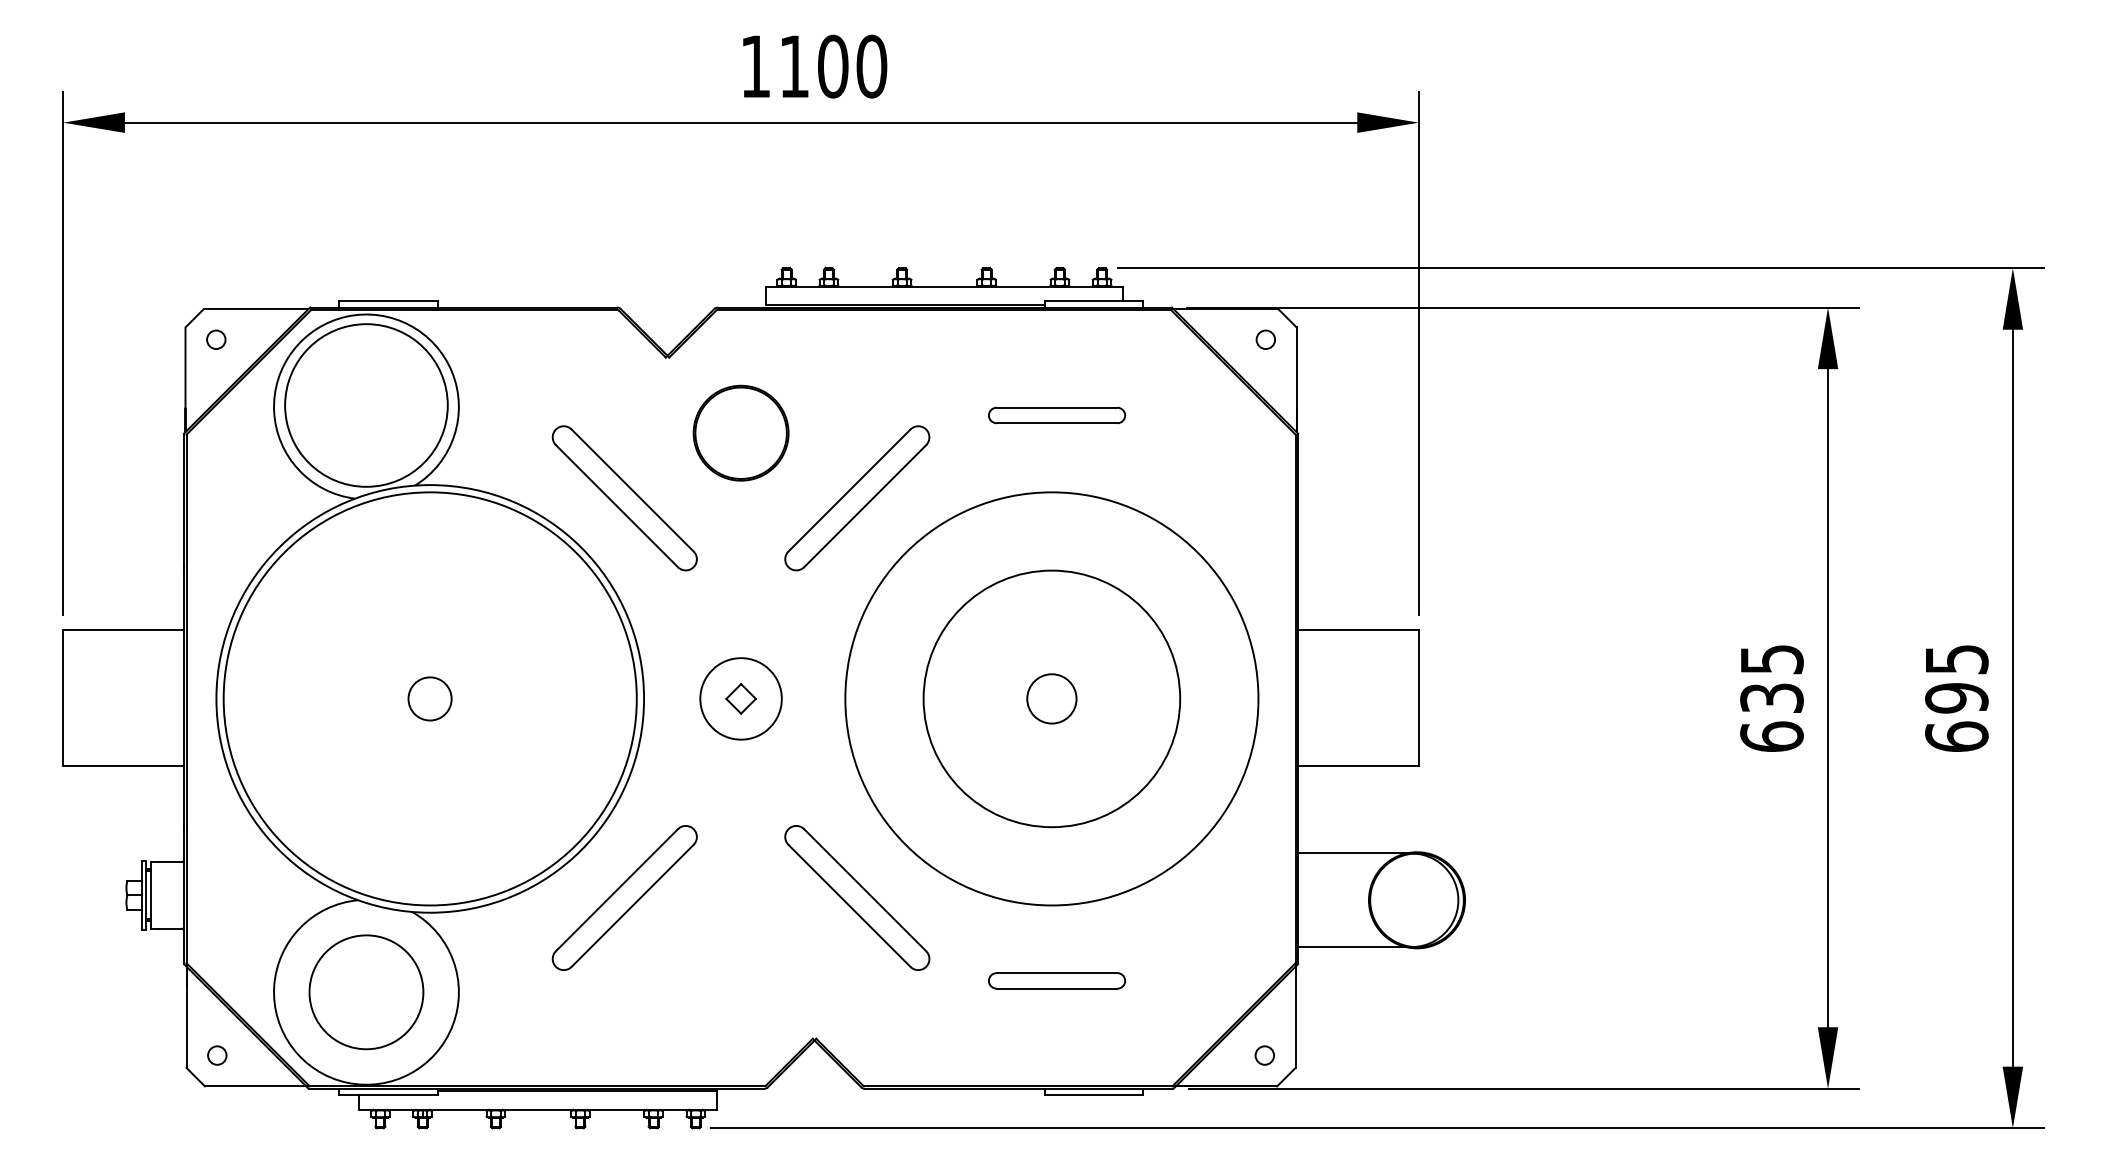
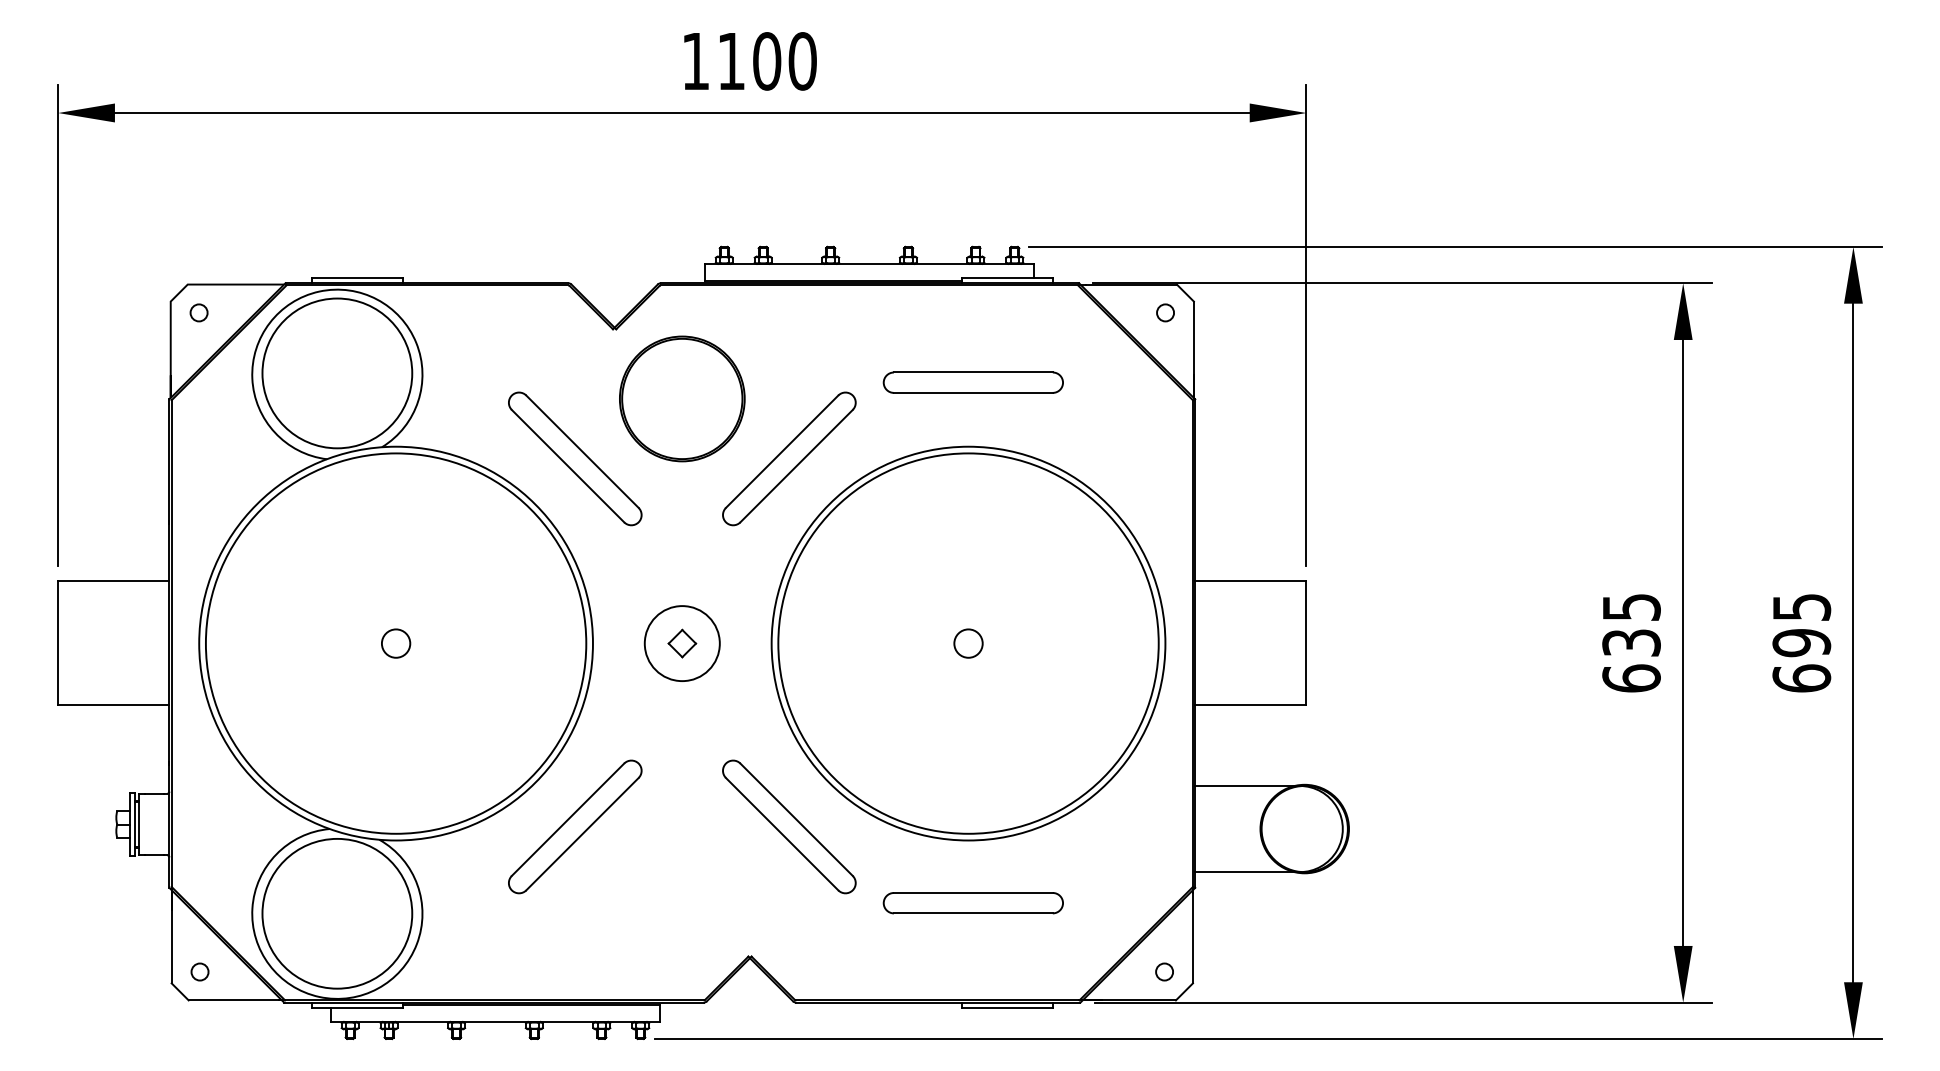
part: (1056, 415) -> (972, 382), size x1.43
part: (741, 432) -> (682, 398), size x1.43
circle: (430, 698) -> (396, 643), size x0.71
circle: (1051, 698) -> (968, 643), size x0.62
circle: (1051, 698) -> (968, 643), size x1.67
part: (1056, 981) -> (972, 903), size x1.43
circle: (366, 992) -> (337, 913), size x1.43

